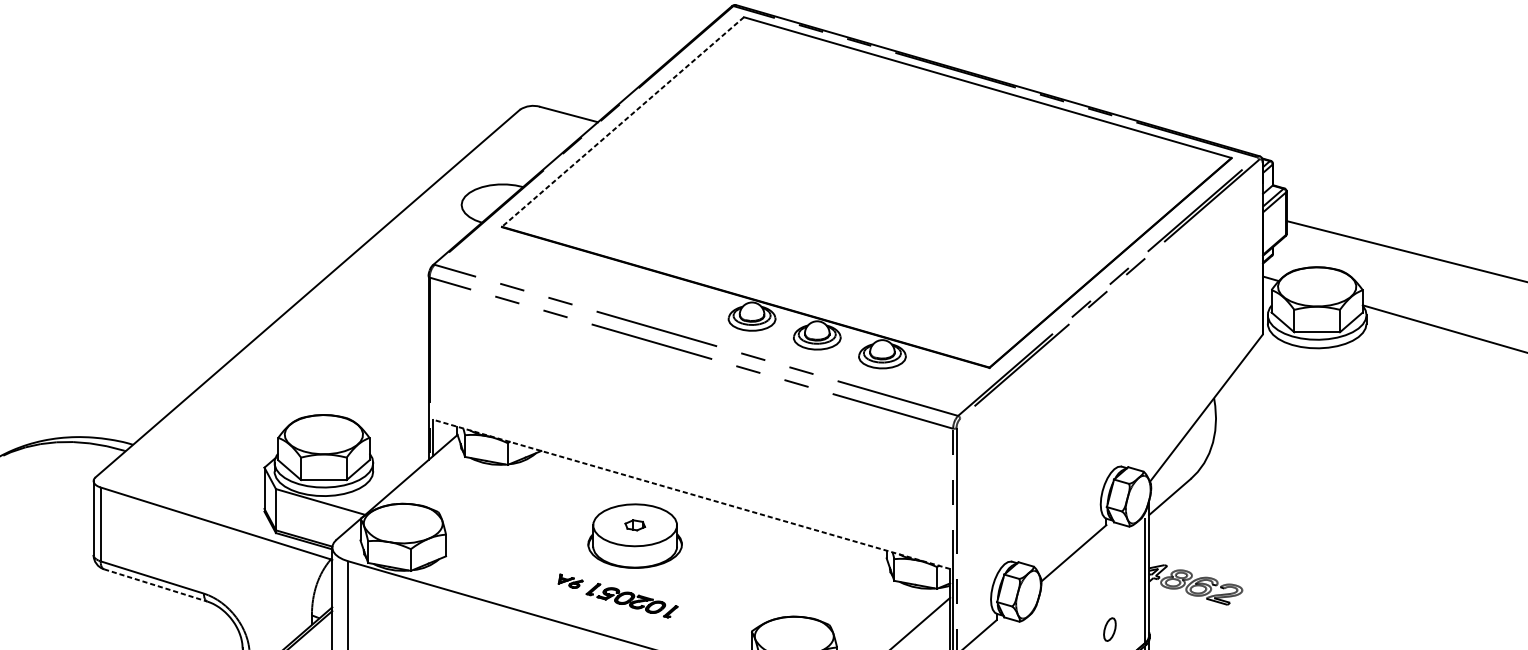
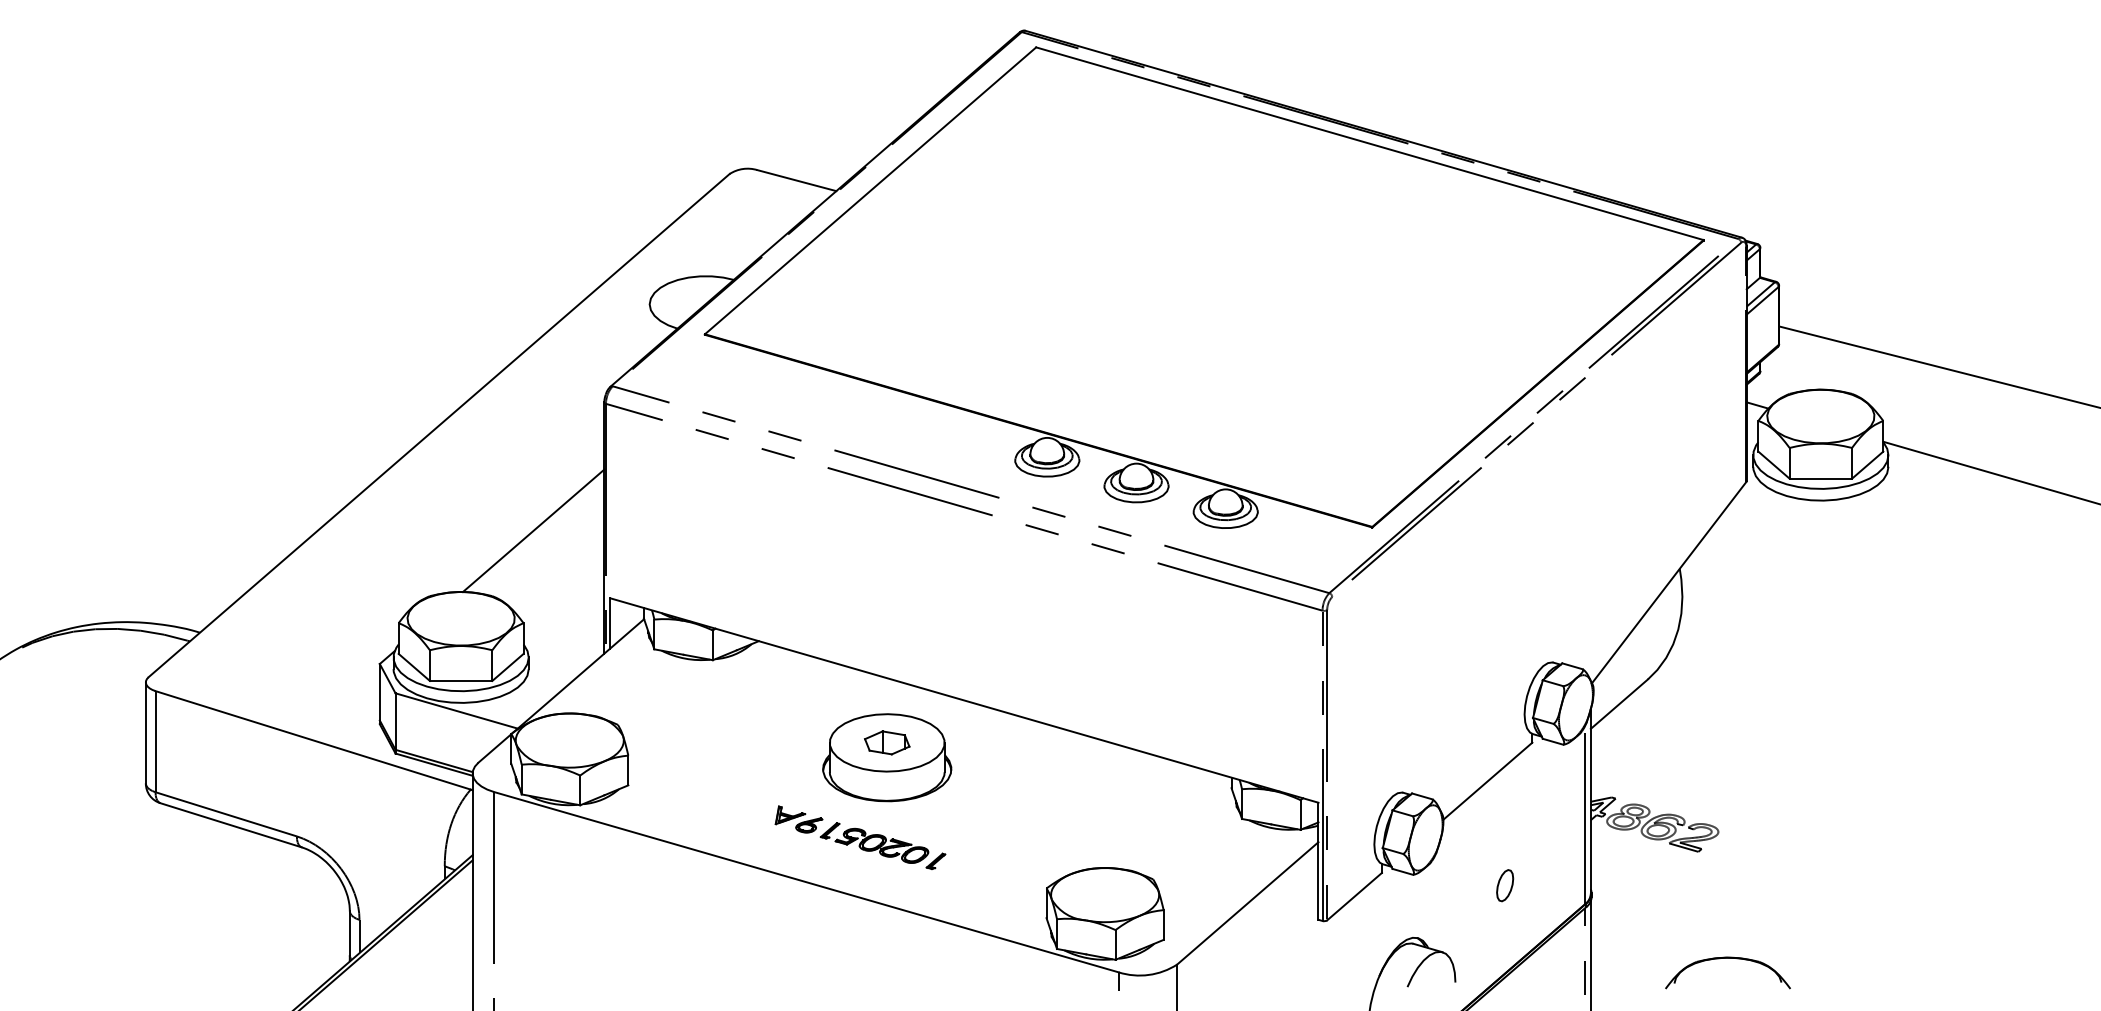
line: (622, 122) -> (870, 191), dashed -> solid
line: (376, 370) -> (533, 530), added
line: (691, 494) -> (964, 700), dashed -> solid
part: (635, 525) -> (887, 742), size x1.67
part: (570, 581) -> (798, 819), size x1.43
line: (156, 585) -> (231, 825), dashed -> solid
part: (1110, 629) -> (1505, 885), moved

